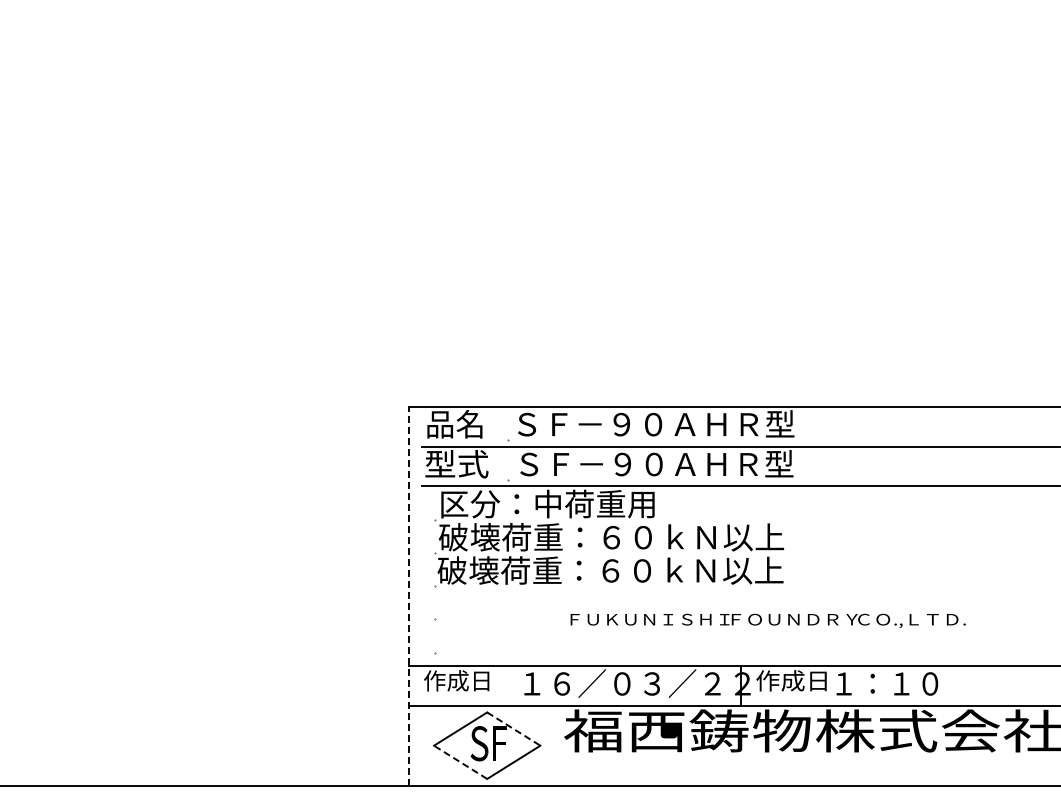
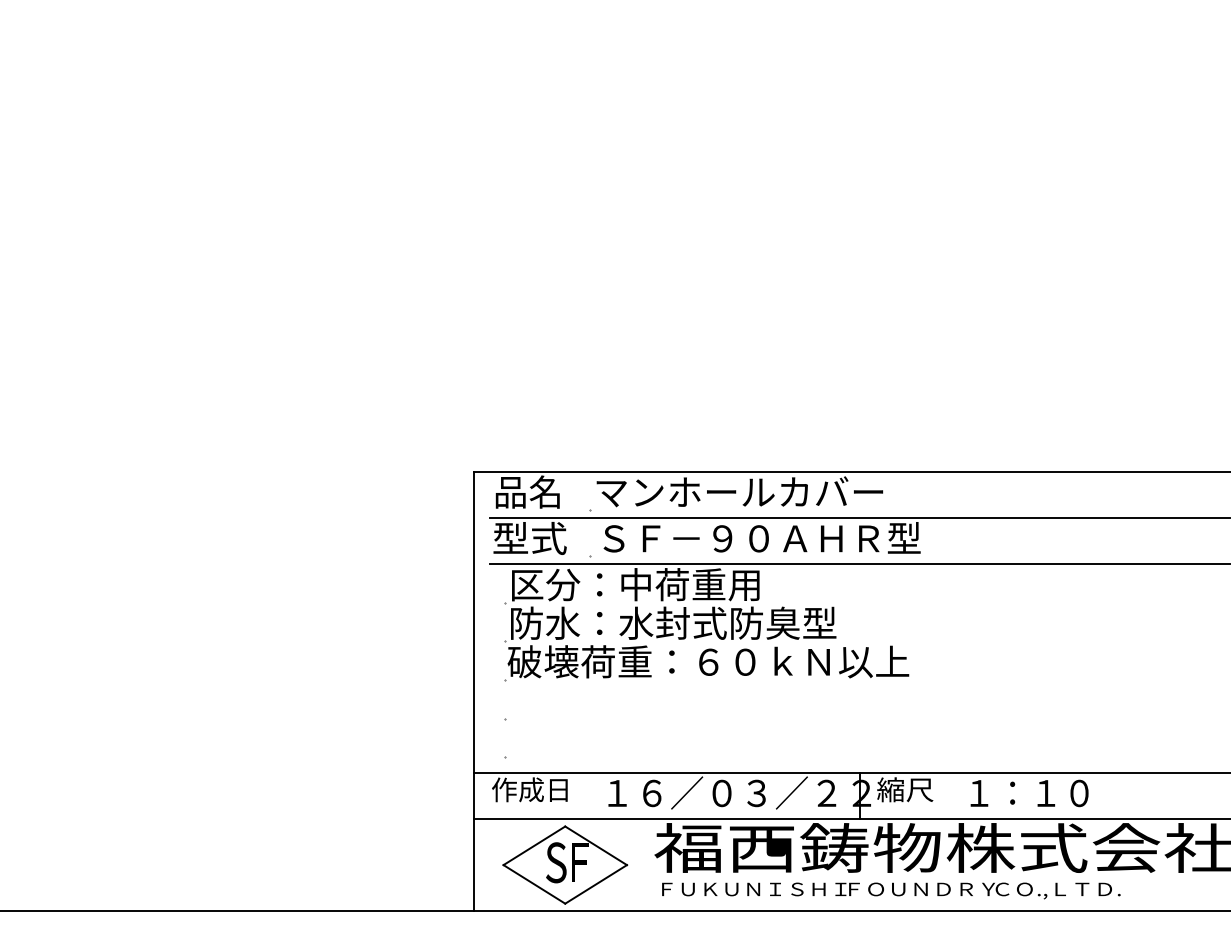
text: (654, 423) -> (759, 491), ＳＦ－９０ＡＨＲ型 -> マンホールカバー
text: (611, 537) -> (709, 623), 破壊荷重：６０ｋＮ以上 -> 防水：水封式防臭型
line: (408, 595) -> (473, 690), dashed -> solid
text: (767, 620) -> (890, 890), moved
text: (791, 680) -> (918, 789), 作成日 -> 縮尺
line: (514, 729) -> (596, 846), dashed -> solid
line: (460, 762) -> (534, 884), dashed -> solid

